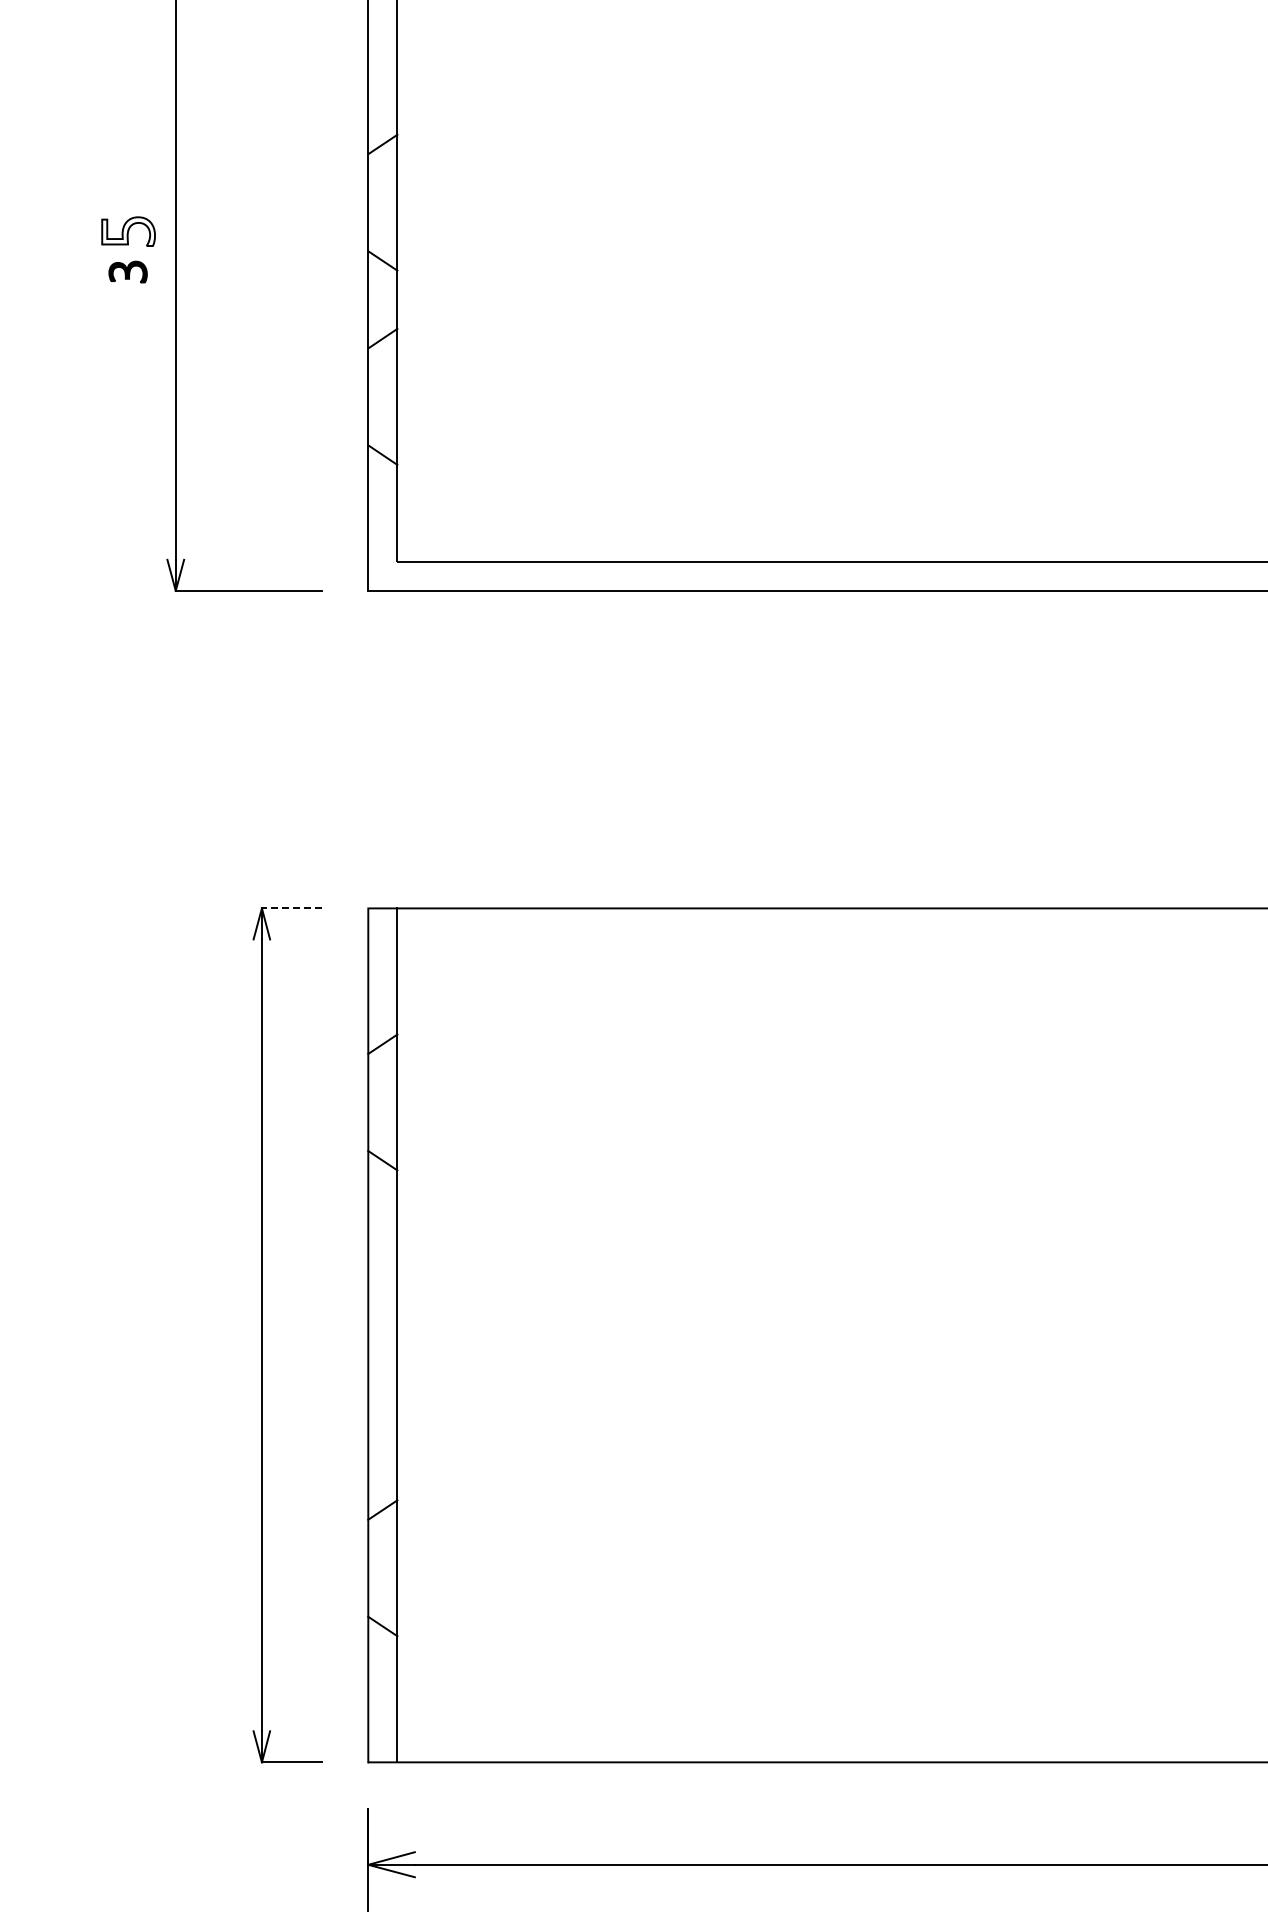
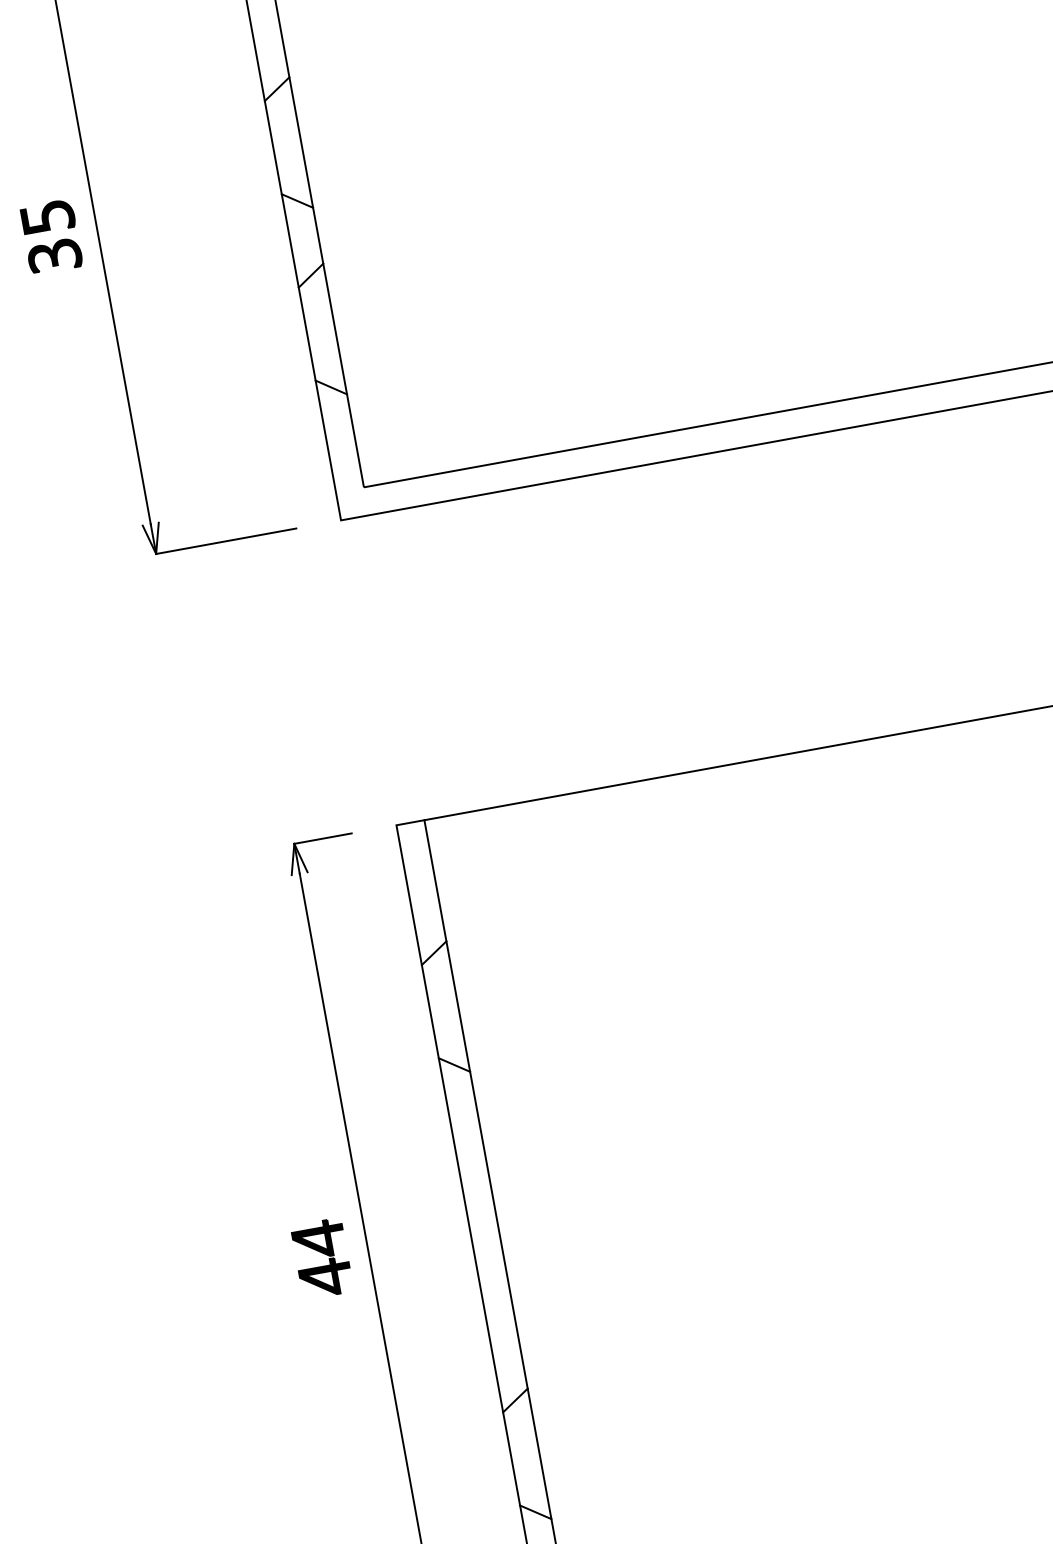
fill: (128, 231) -> (48, 217), added
part: (127, 271) -> (54, 255), size x1.43
line: (291, 908) -> (322, 838), dashed -> solid
part: (213, 1331) -> (321, 1258), added

